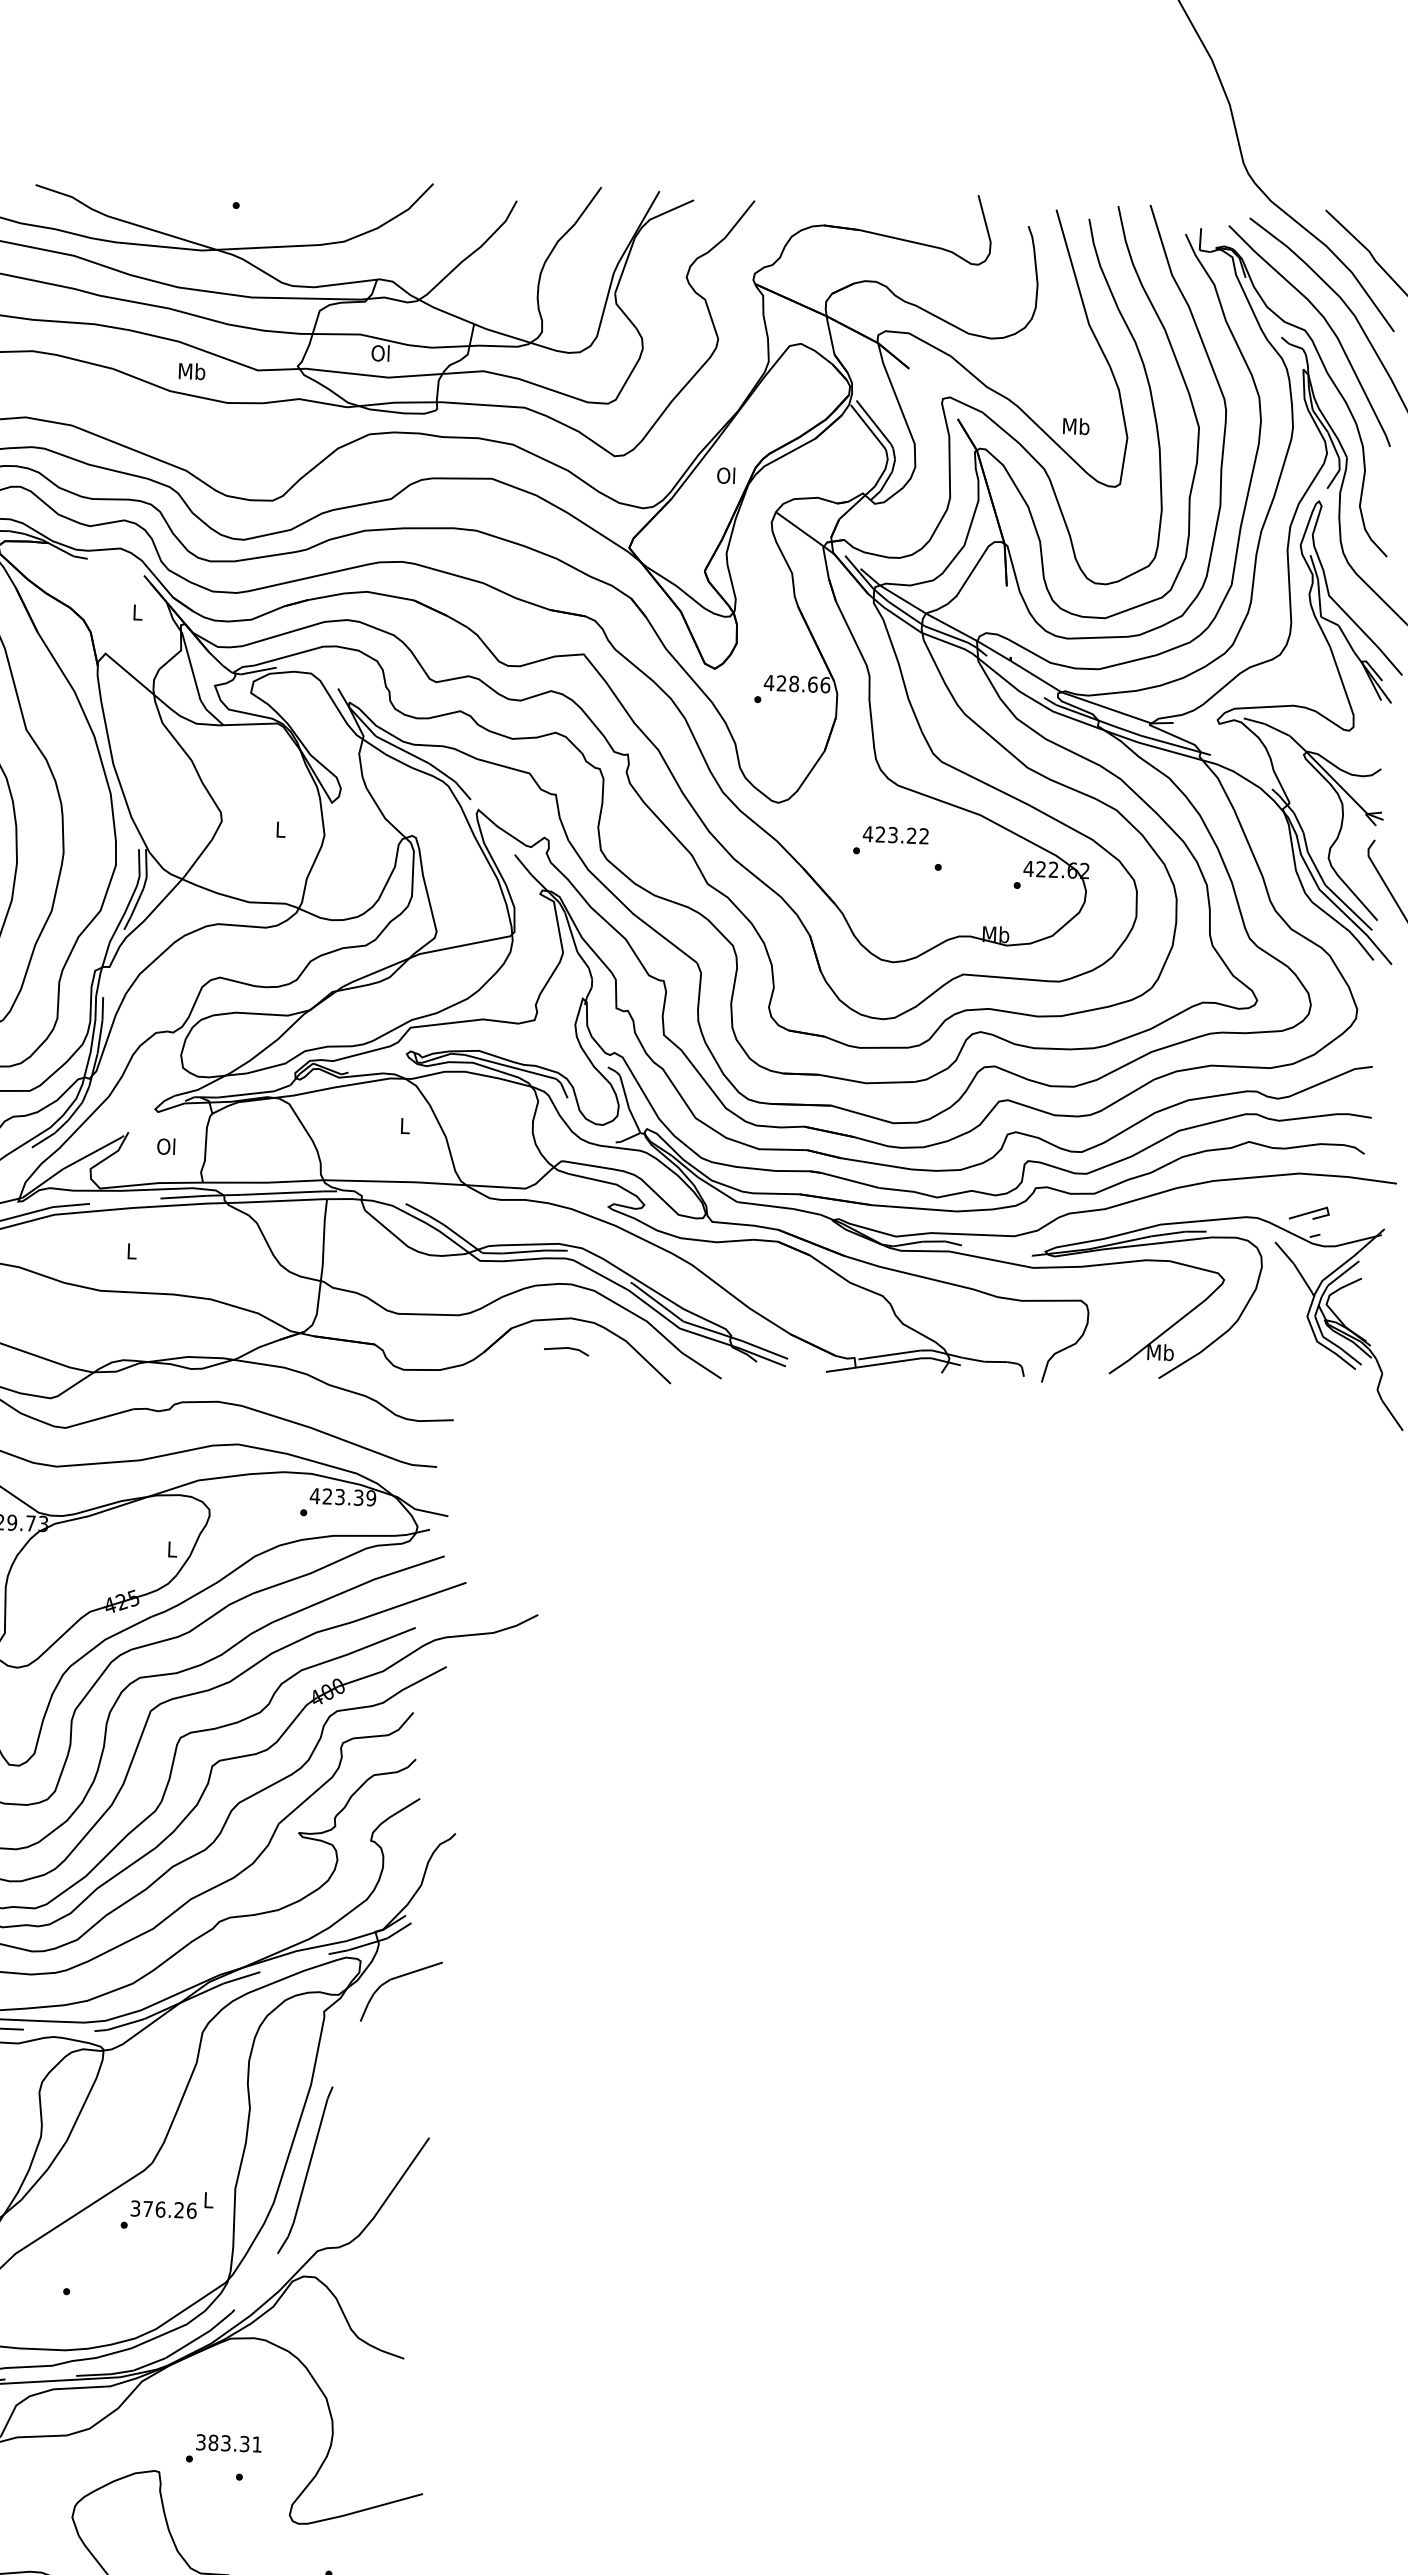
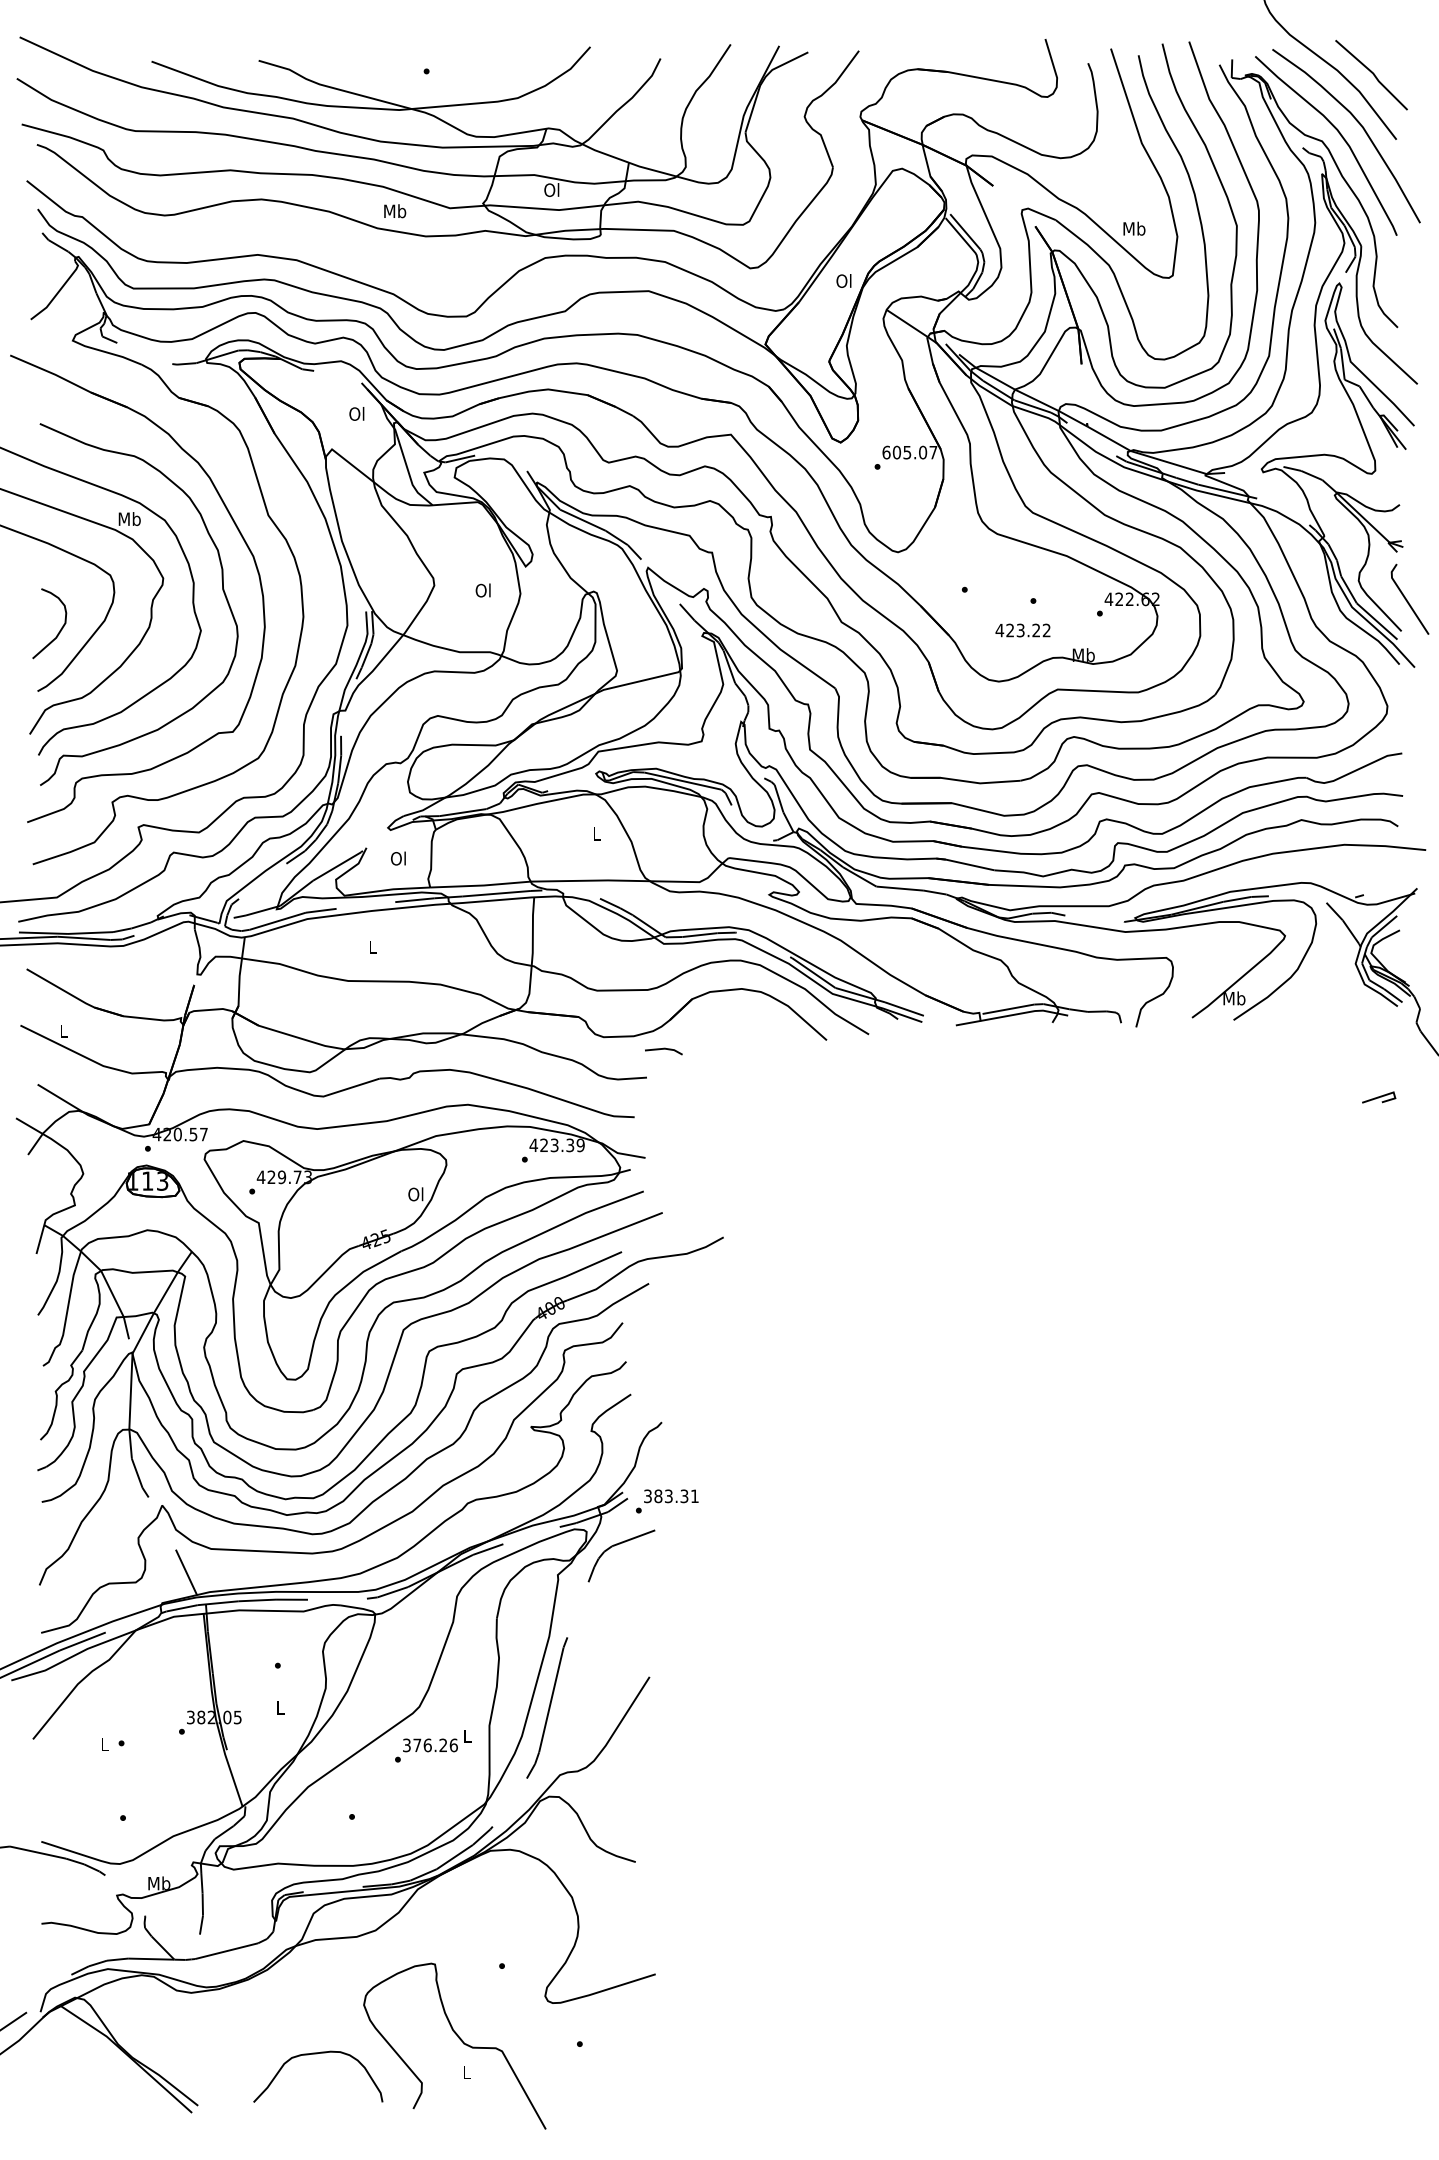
text: (136, 611) -> (356, 413), L -> Ol
text: (796, 683) -> (909, 452), 428.66 -> 605.07
text: (279, 829) -> (482, 590), L -> Ol
text: (895, 835) -> (1022, 630), moved
line: (1309, 1213) -> (1379, 1097), moved
line: (566, 1348) -> (663, 1049), moved
text: (171, 1549) -> (415, 1194), L -> Ol
text: (224, 2449) -> (667, 1501), moved

